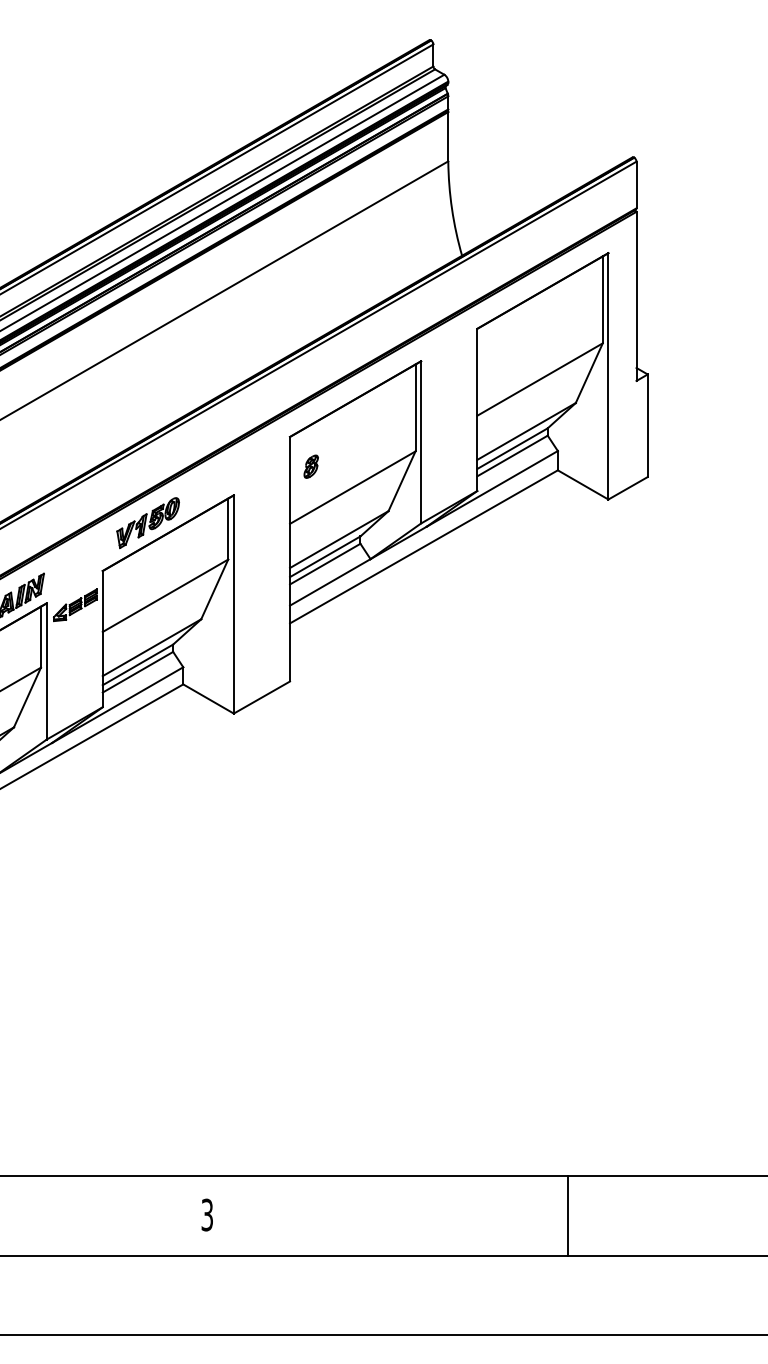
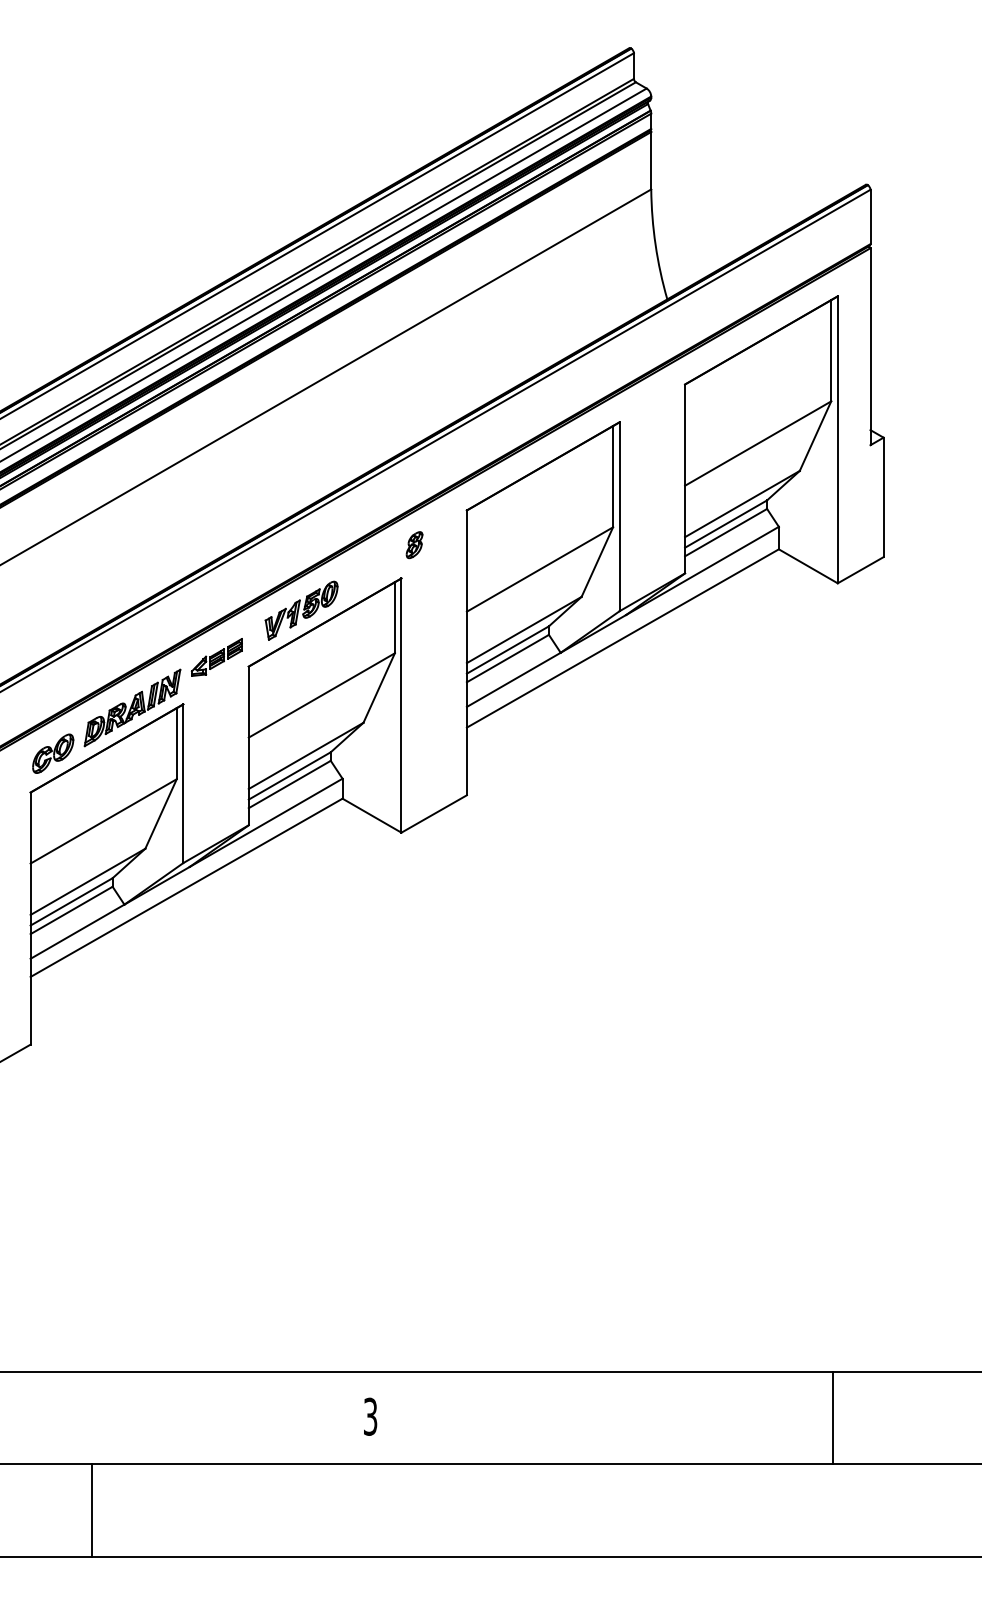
part: (311, 467) -> (414, 545), moved
part: (75, 605) -> (216, 657), moved
line: (567, 1215) -> (832, 1417), moved

